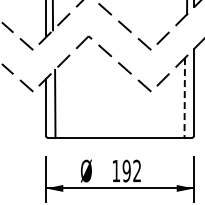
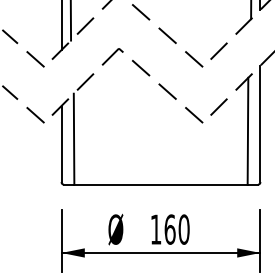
line: (184, 97) -> (247, 130), dashed -> solid
text: (131, 170) -> (176, 228), 192 -> 160

